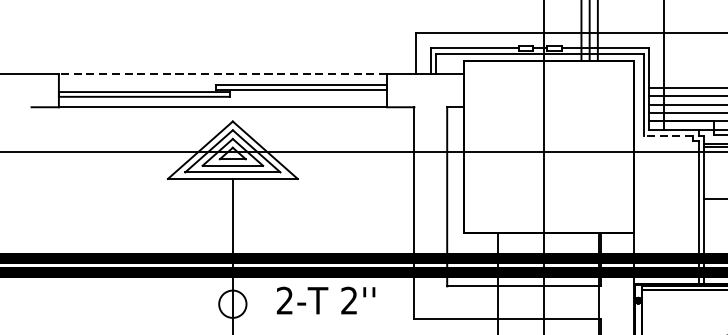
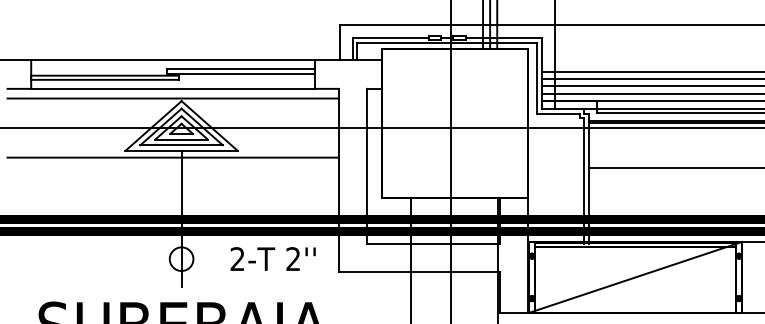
line: (223, 74) -> (173, 60), dashed -> solid
line: (222, 118) -> (172, 98), added
line: (667, 135) -> (557, 113), dashed -> solid
line: (222, 186) -> (172, 157), added
text: (325, 299) -> (272, 258), moved

